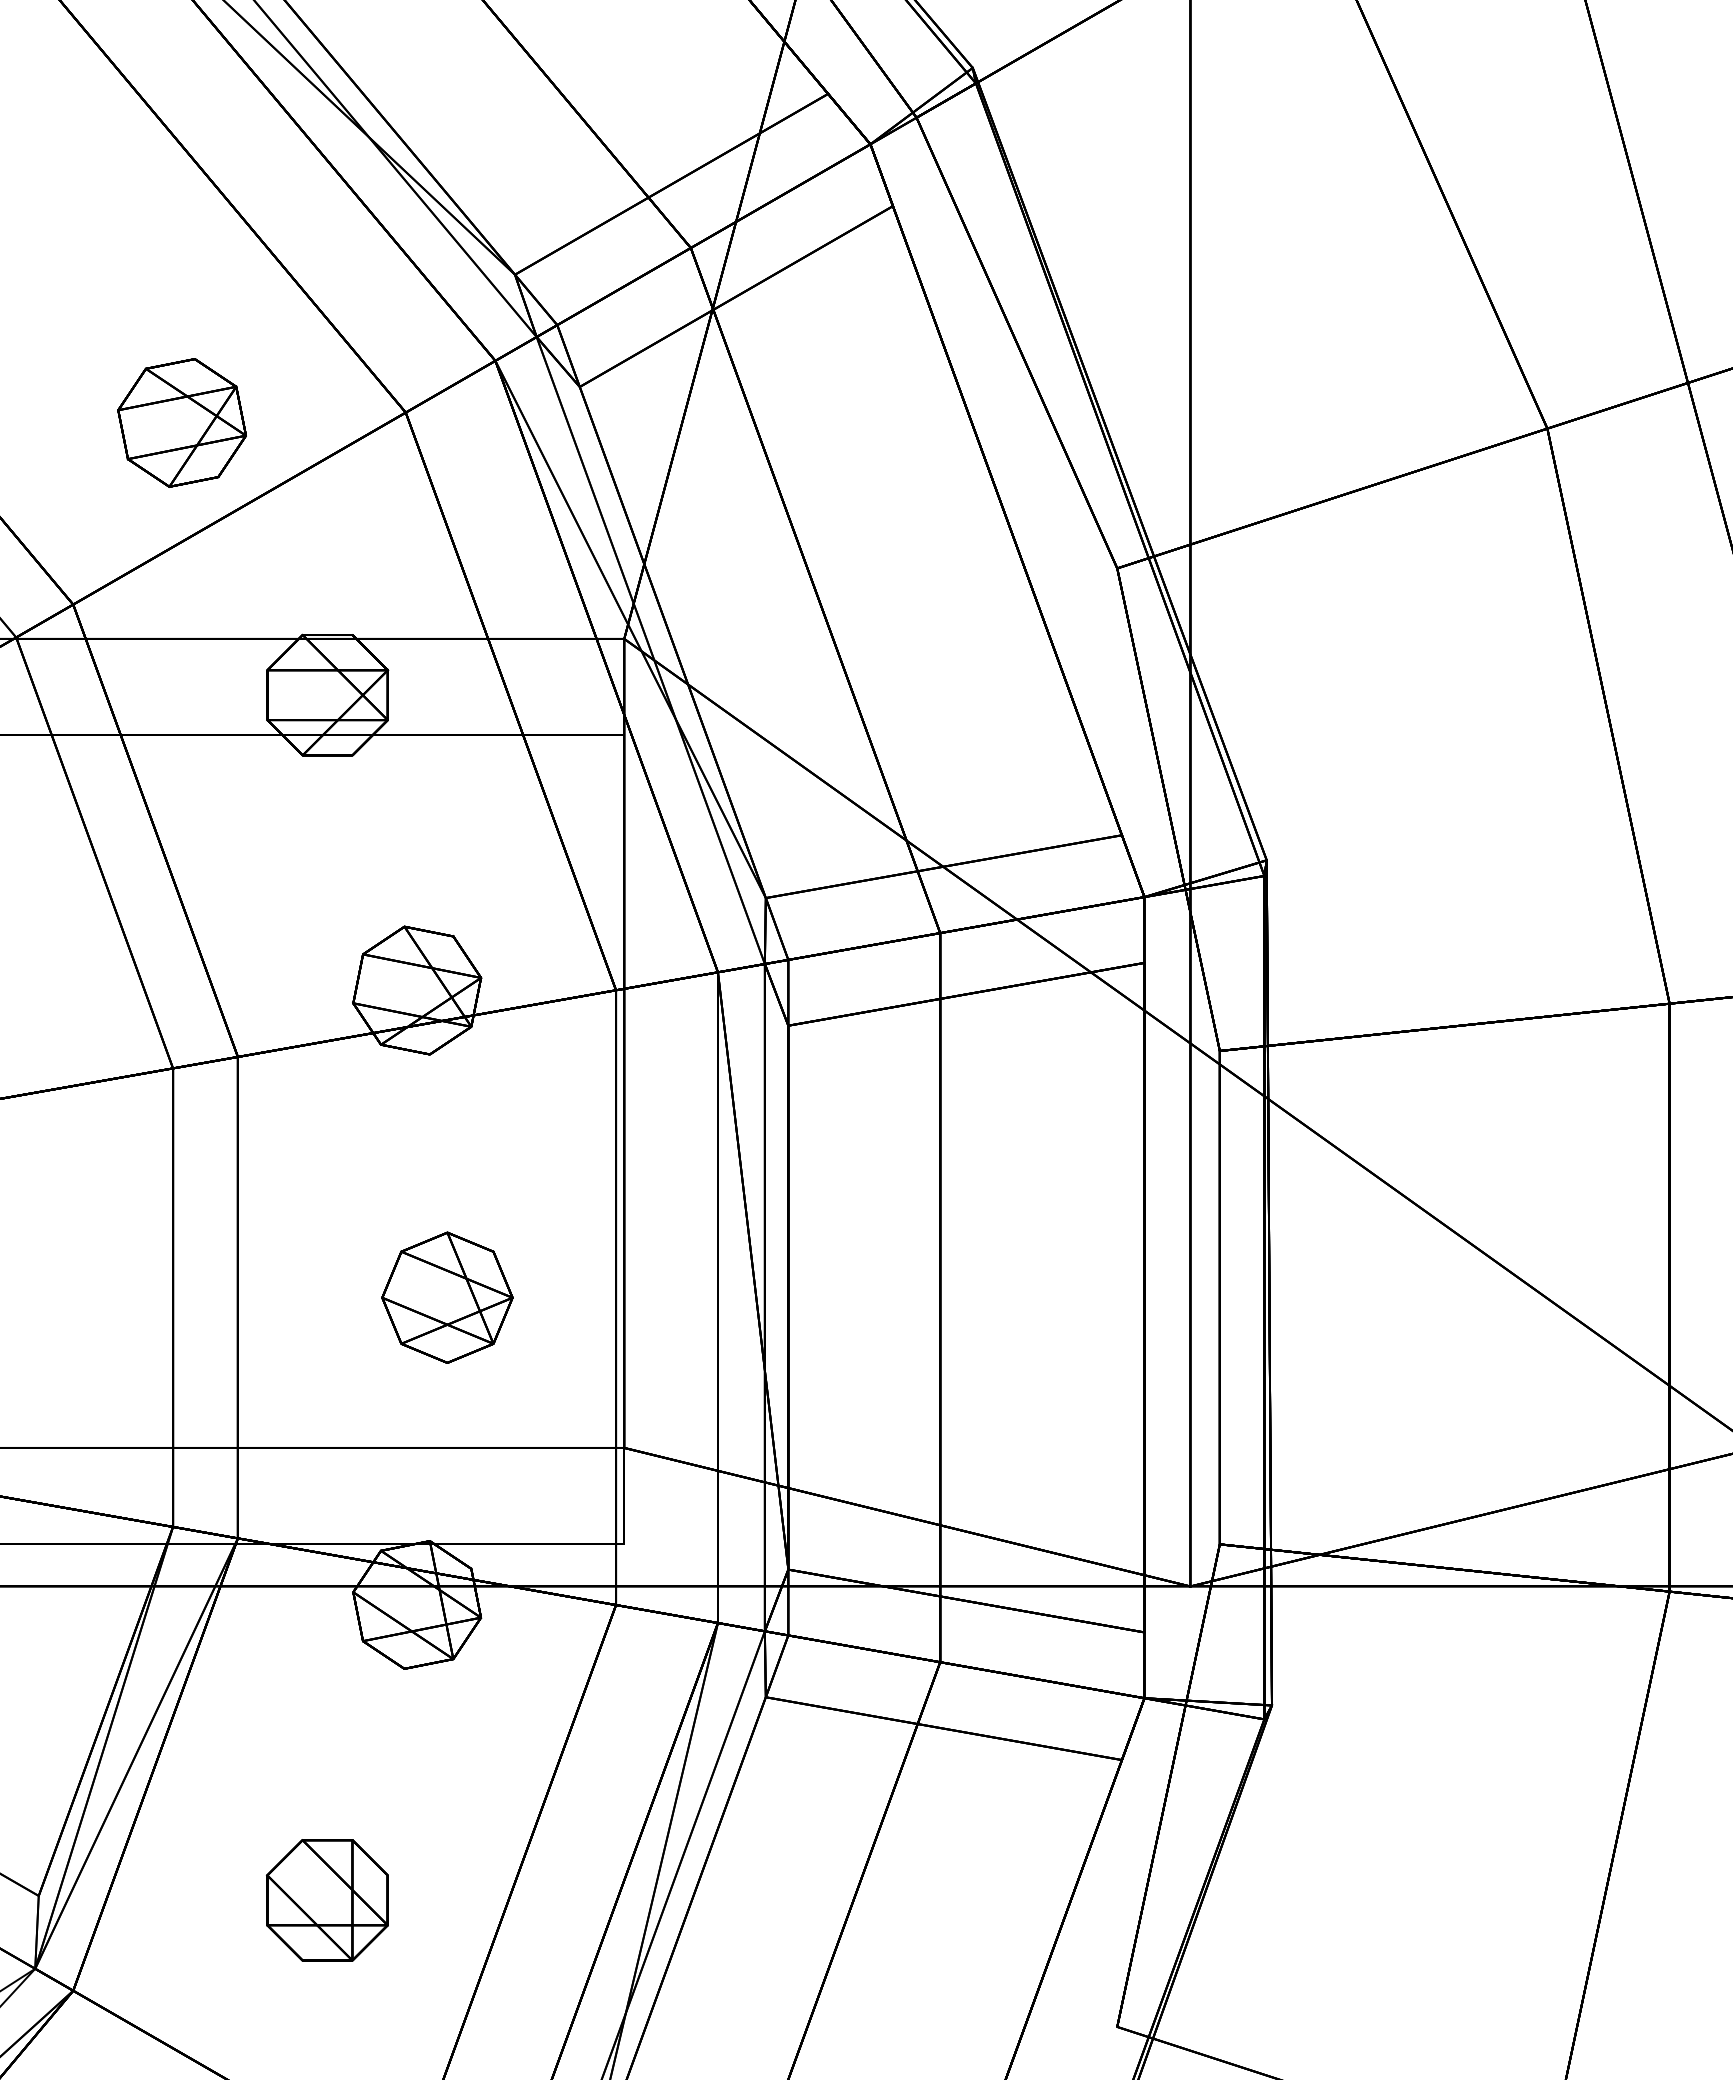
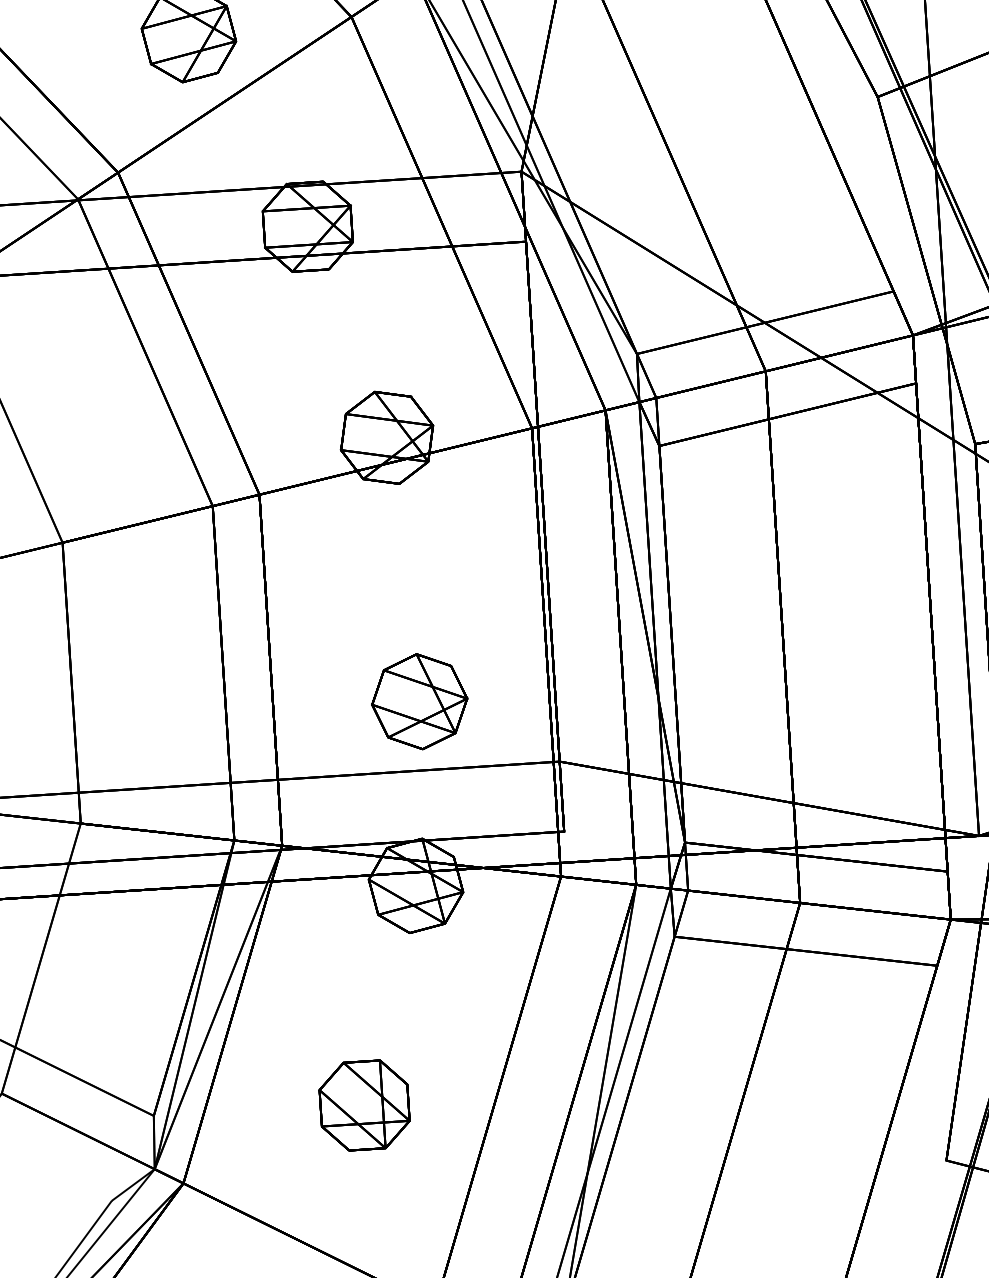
part: (447, 1297) -> (419, 701), moved

